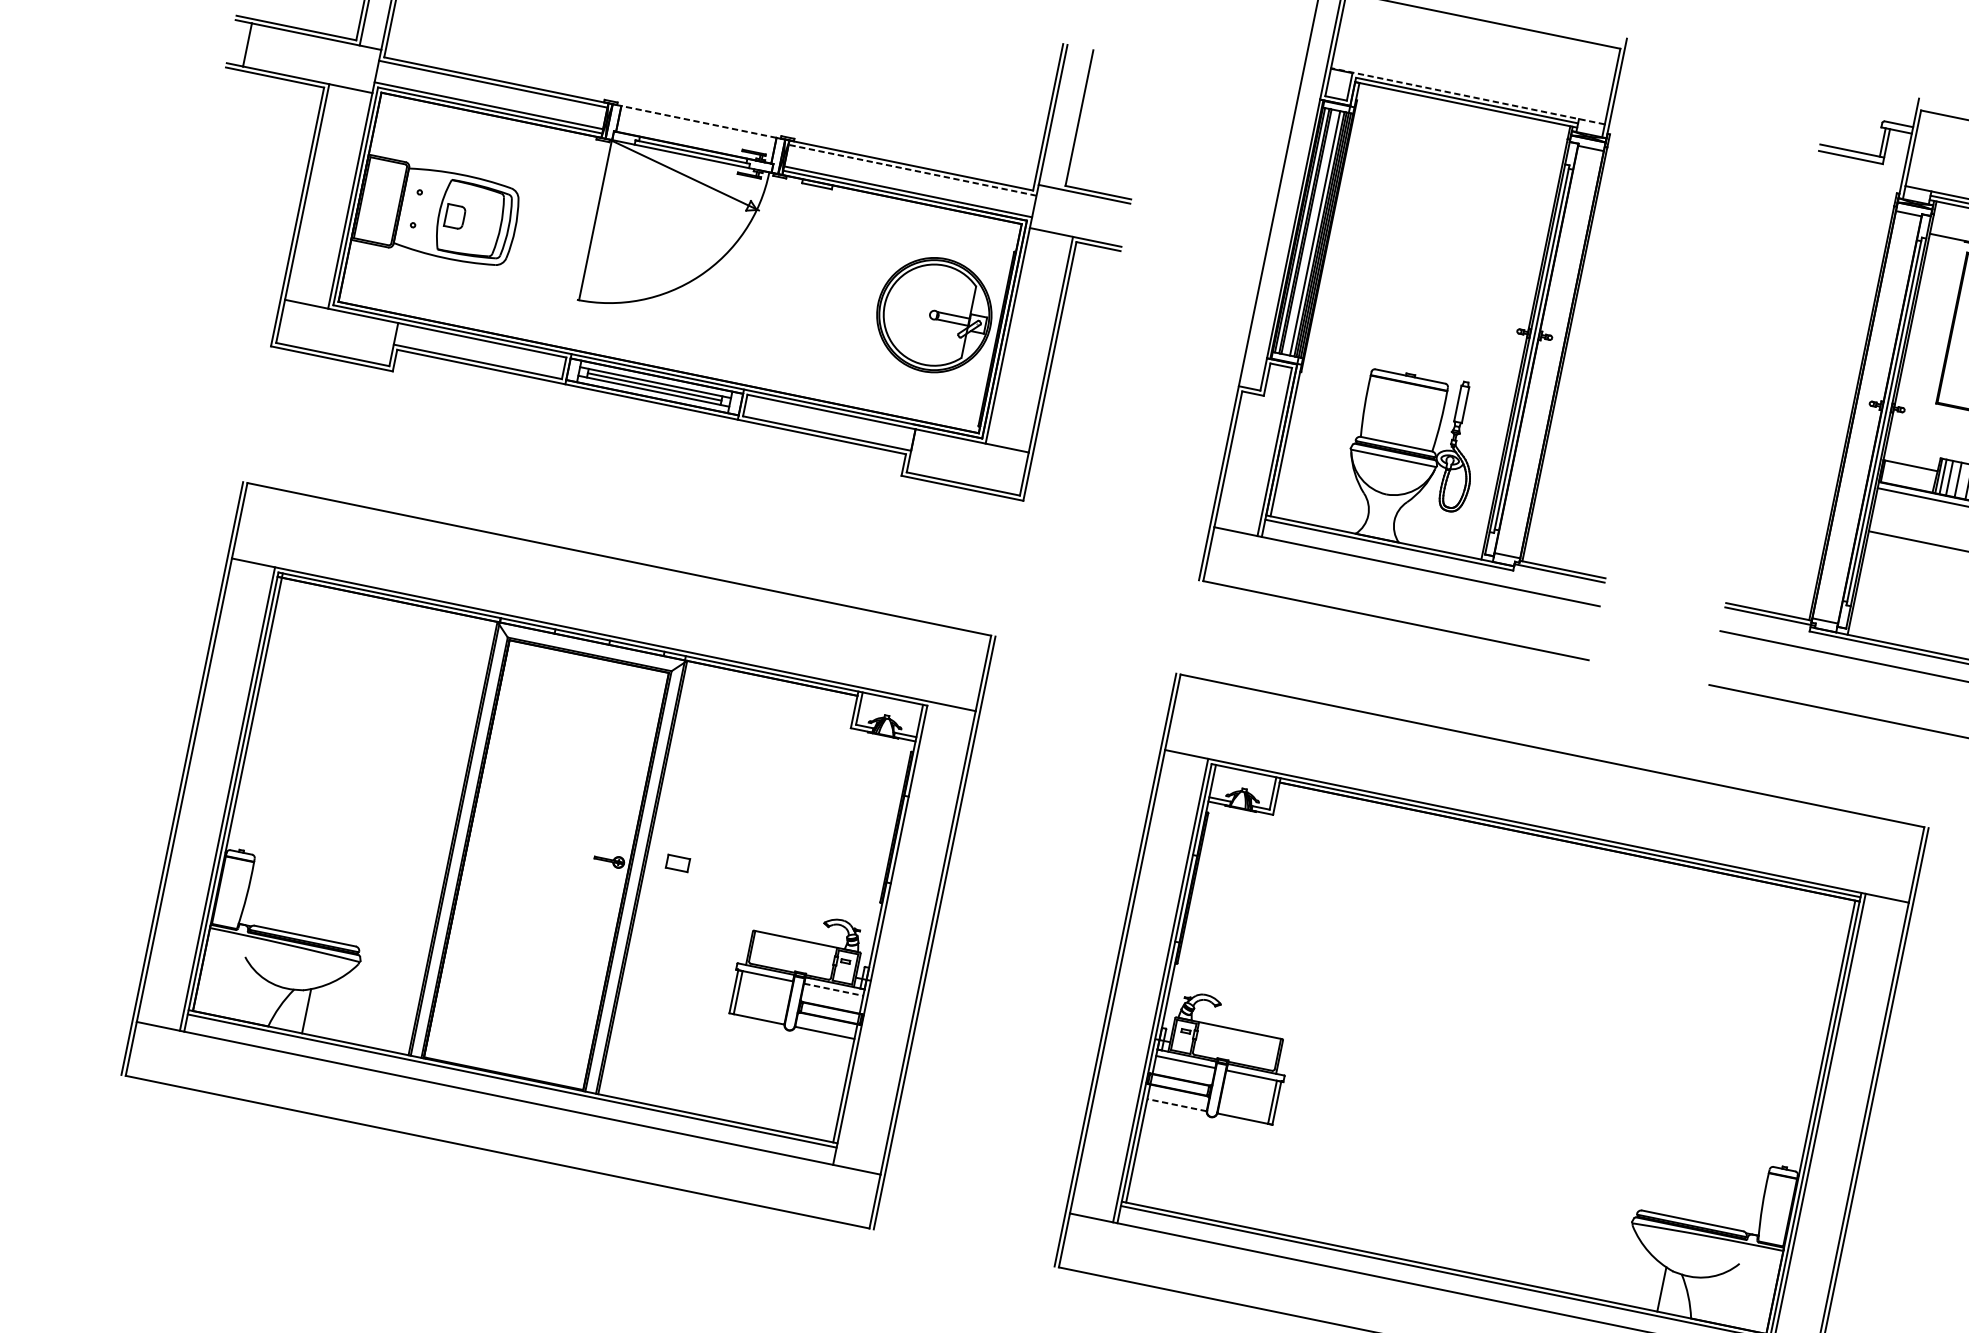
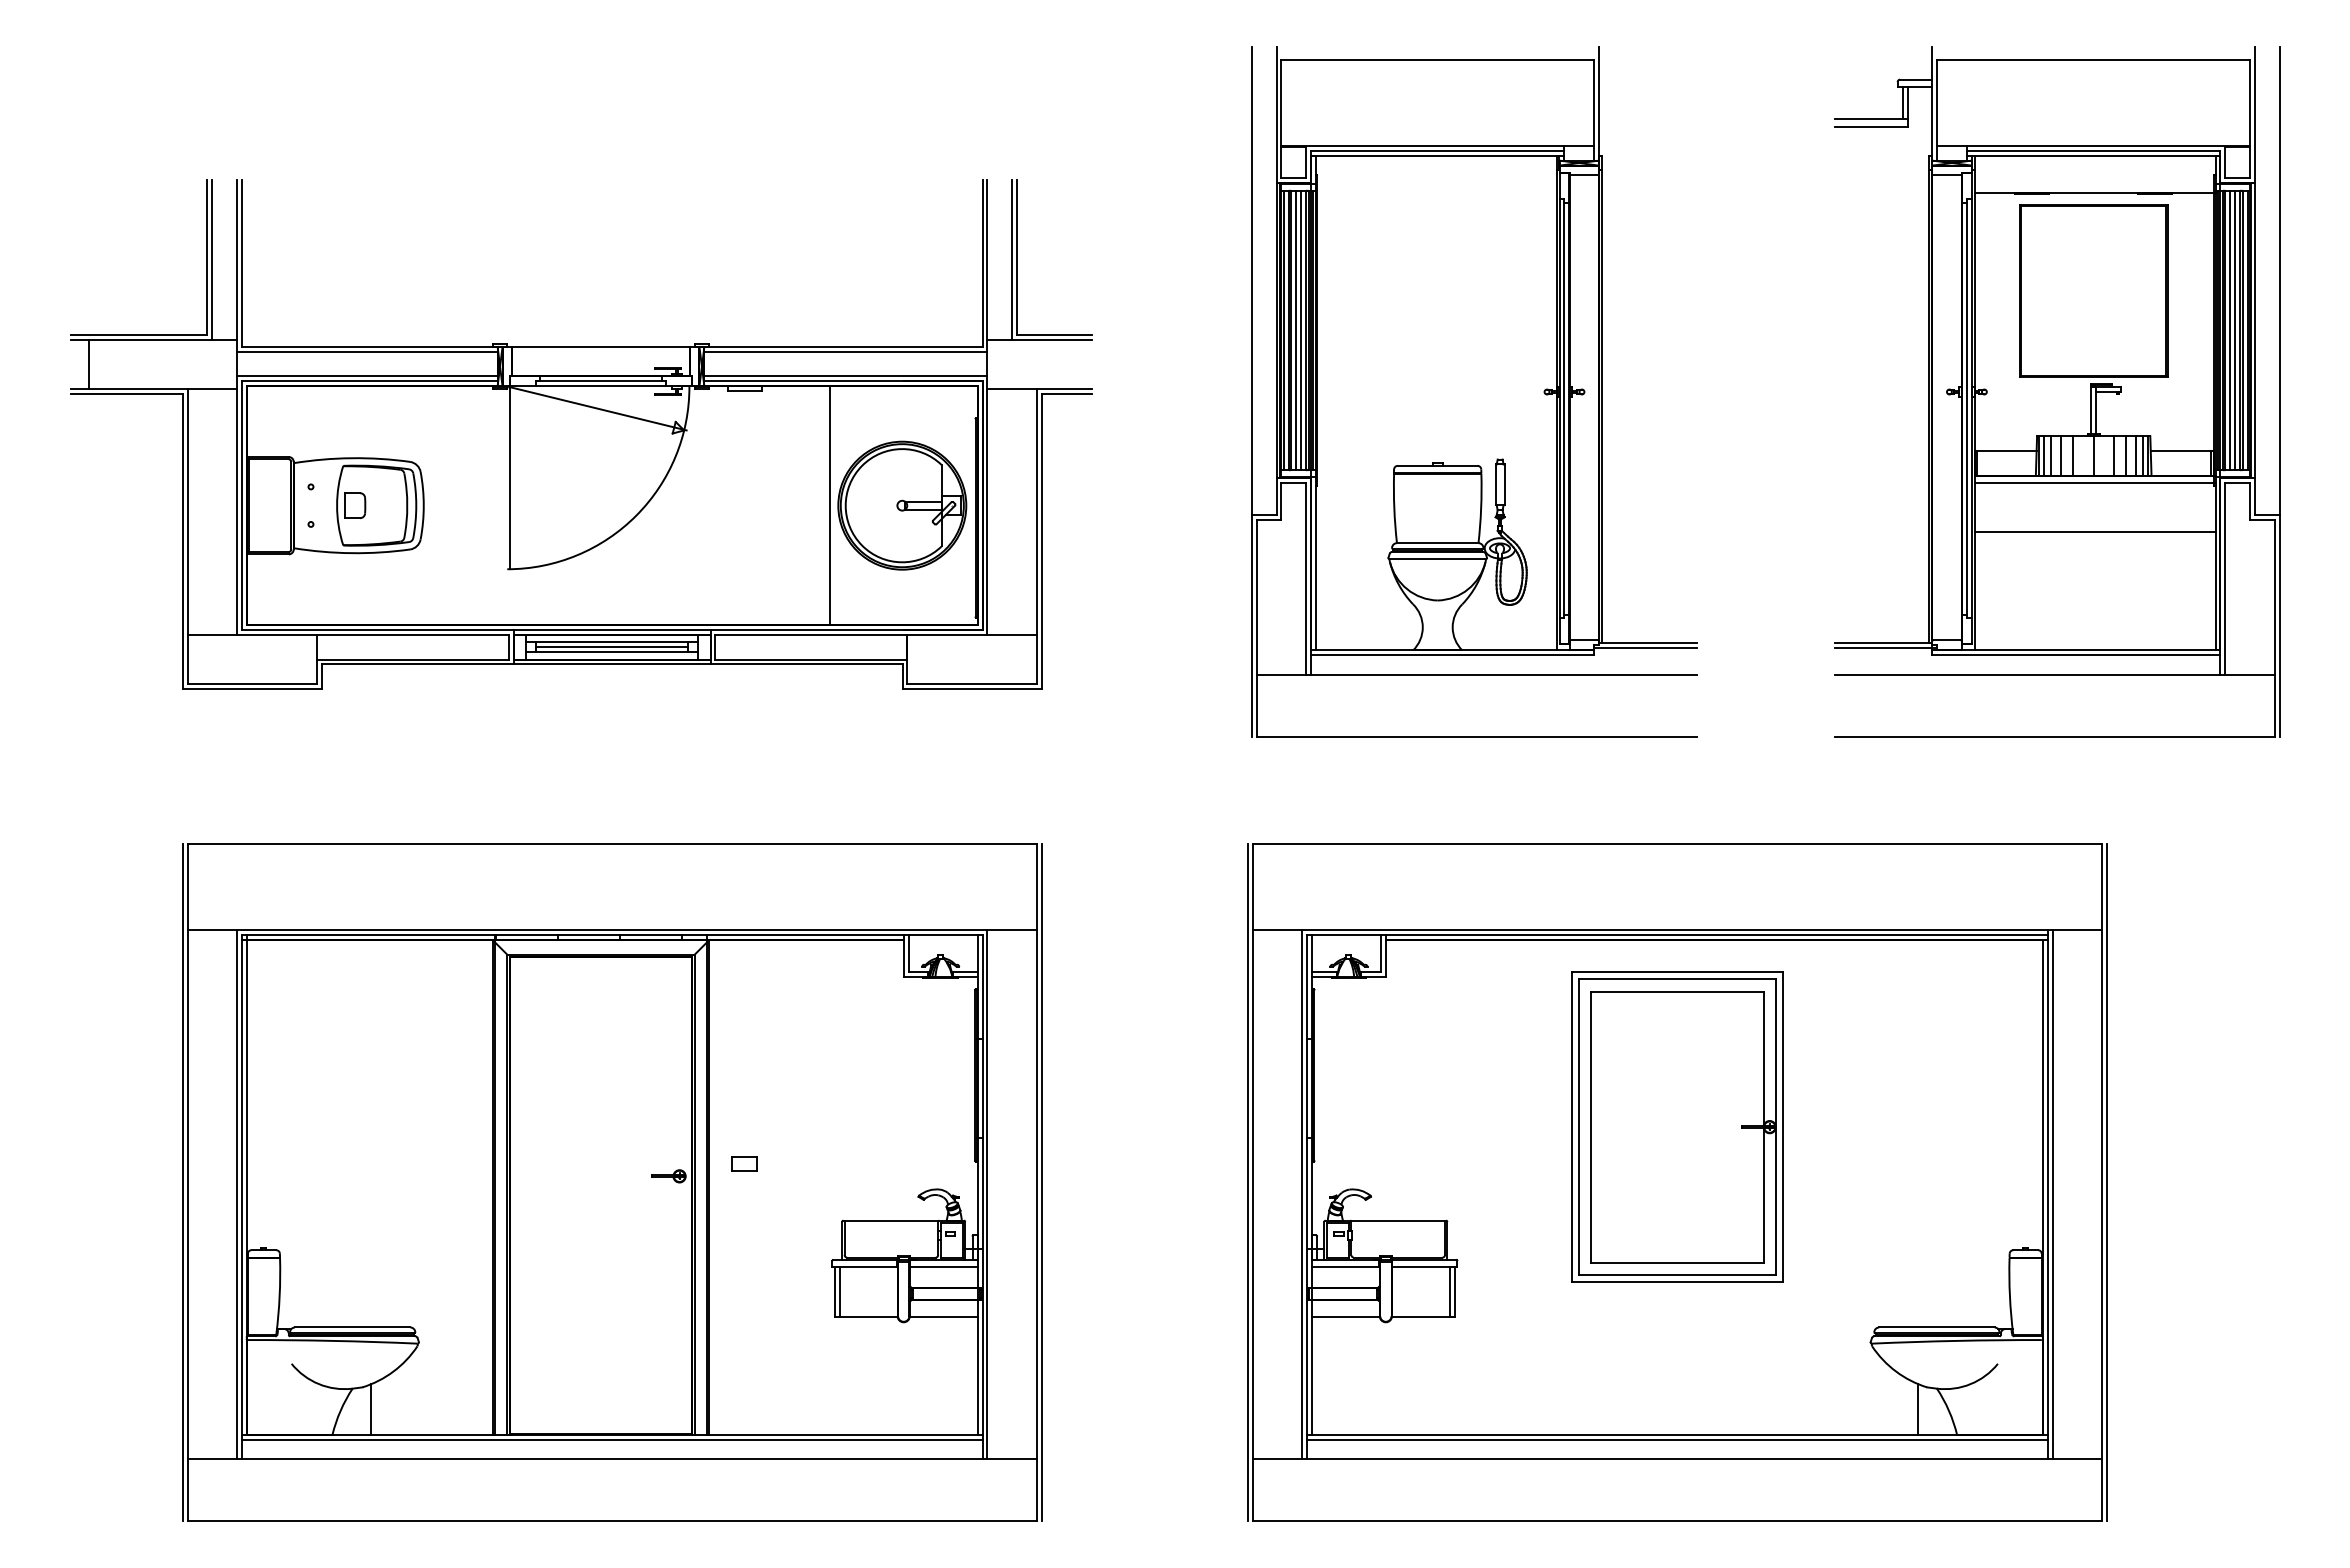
line: (1467, 95) -> (1437, 145), dashed -> solid
line: (1075, 119) -> (1012, 259), added
line: (699, 121) -> (601, 346), dashed -> solid
line: (912, 169) -> (845, 351), dashed -> solid
line: (1311, 232) -> (1296, 330), added
line: (870, 301) -> (829, 505), added
line: (885, 933) -> (987, 1194), added
line: (833, 989) -> (943, 1267), dashed -> solid
part: (1501, 998) -> (1677, 1126), added
line: (1176, 1104) -> (1345, 1316), dashed -> solid

